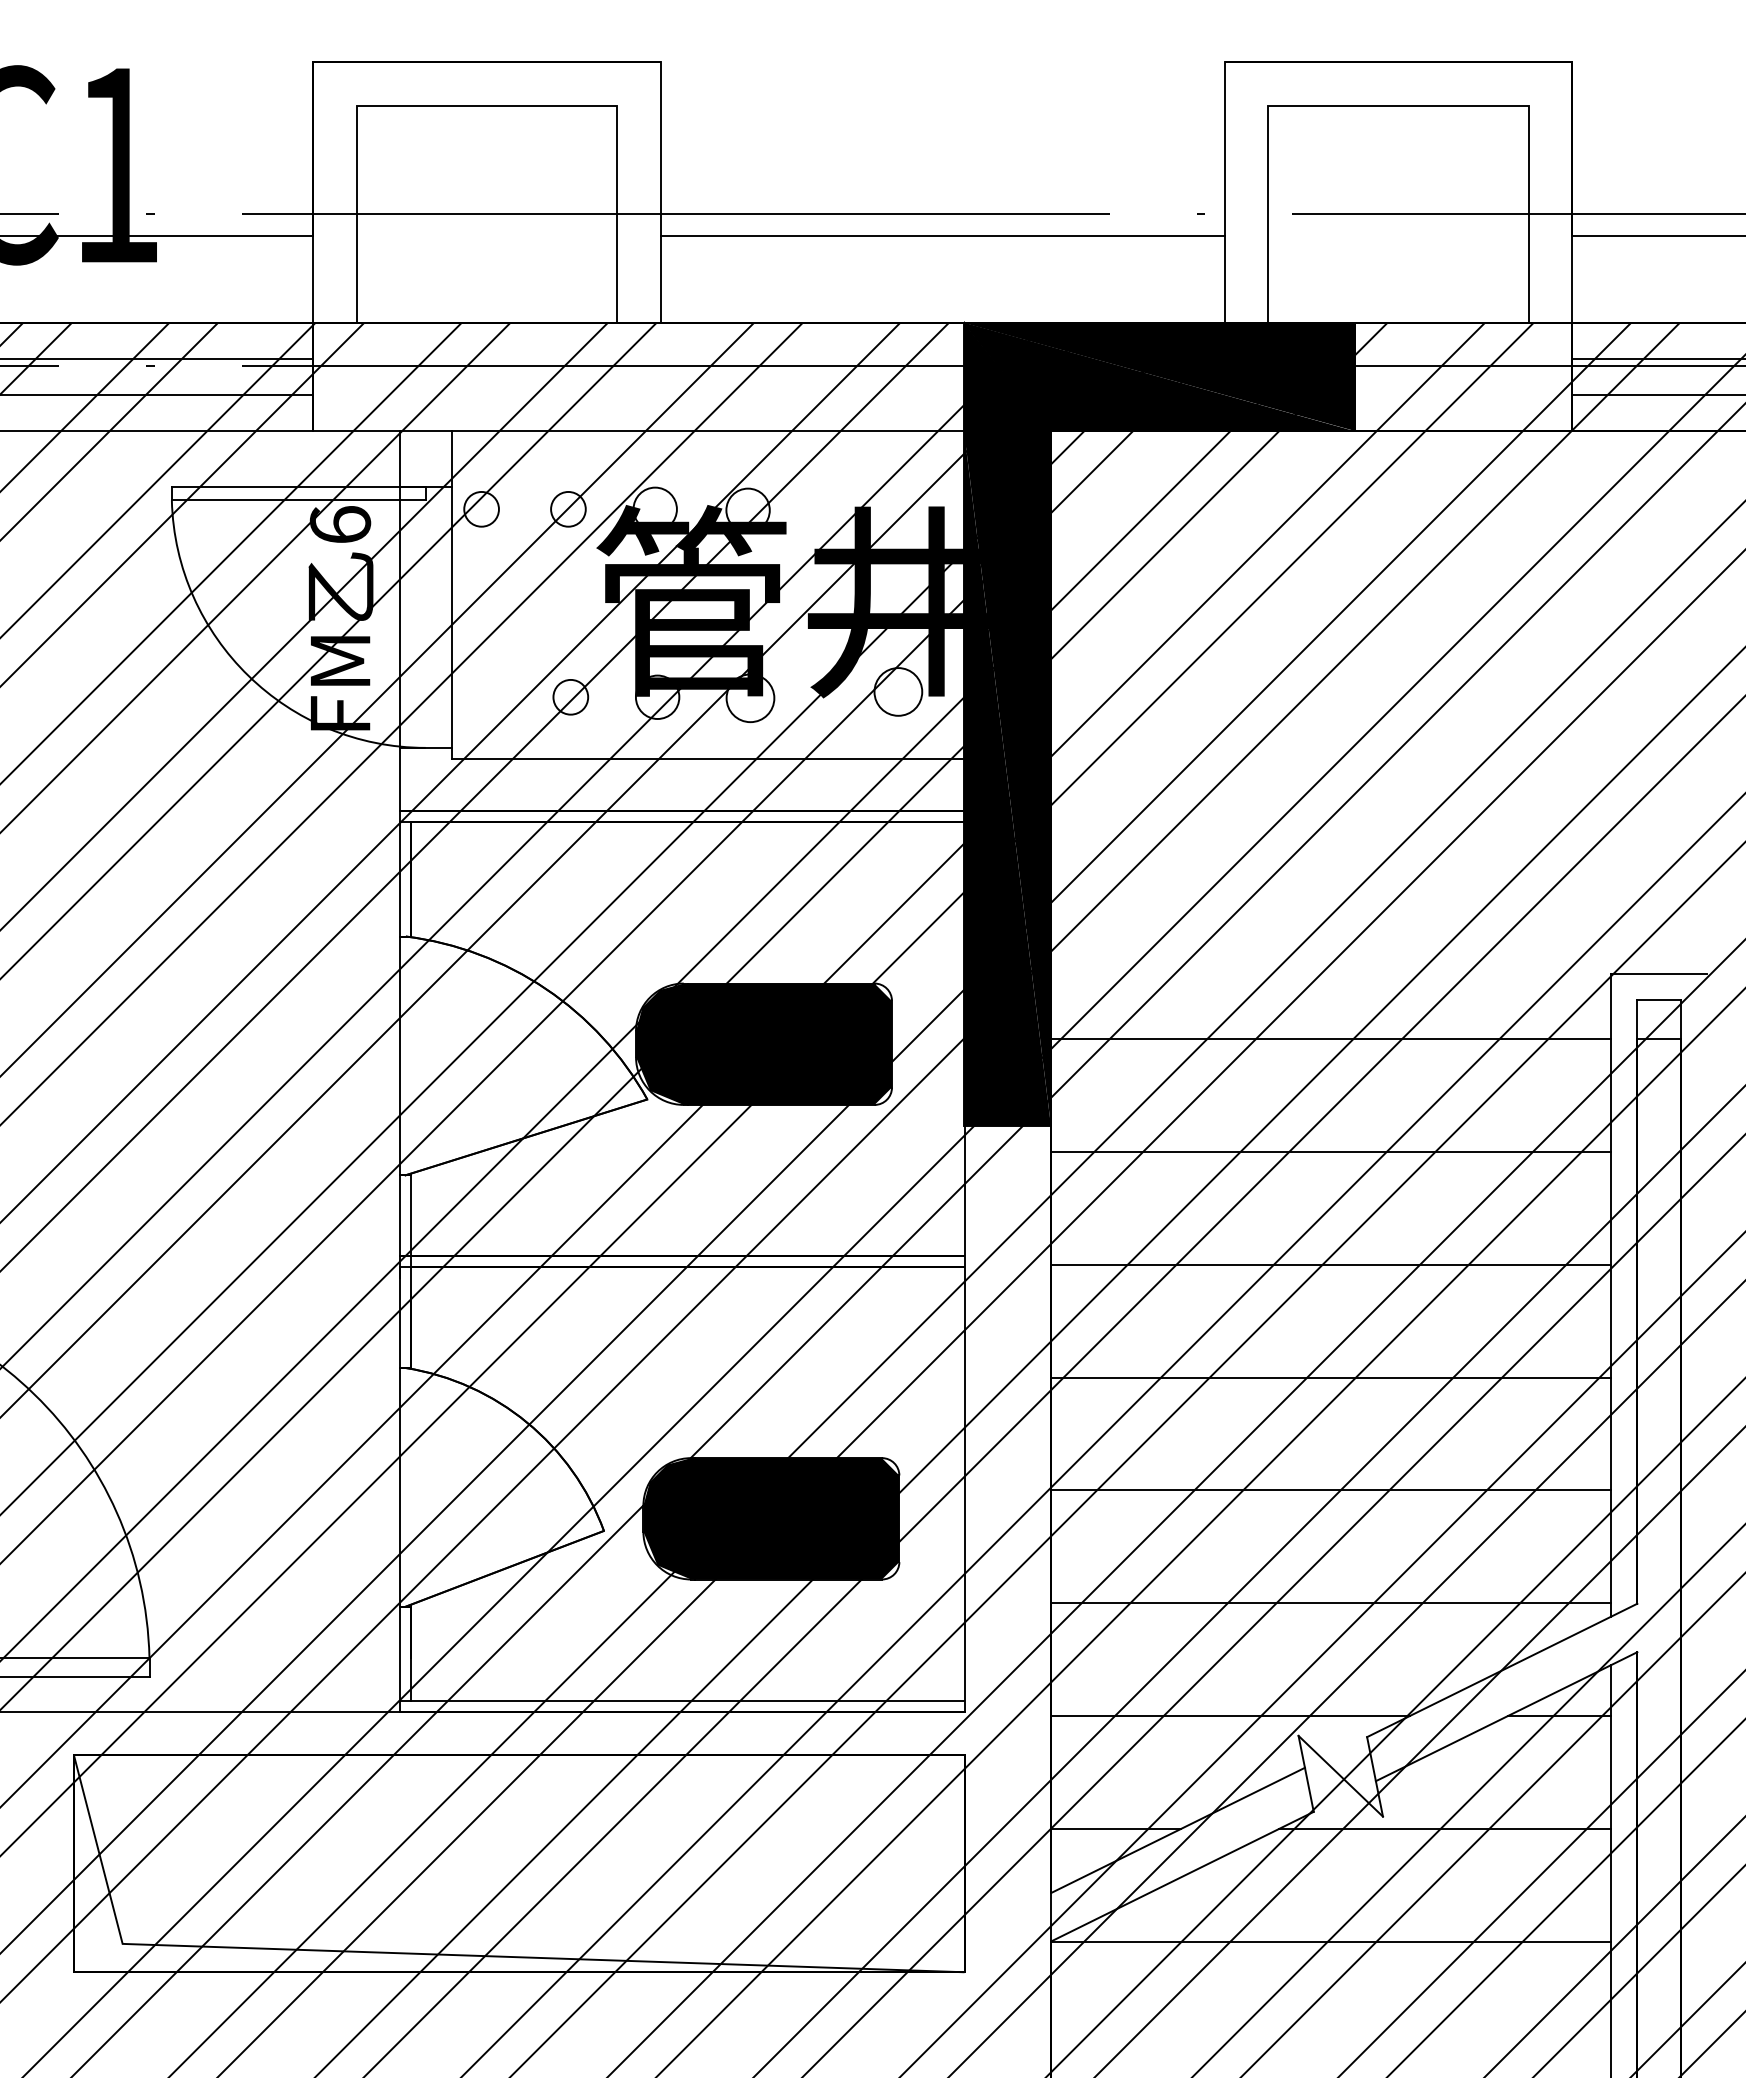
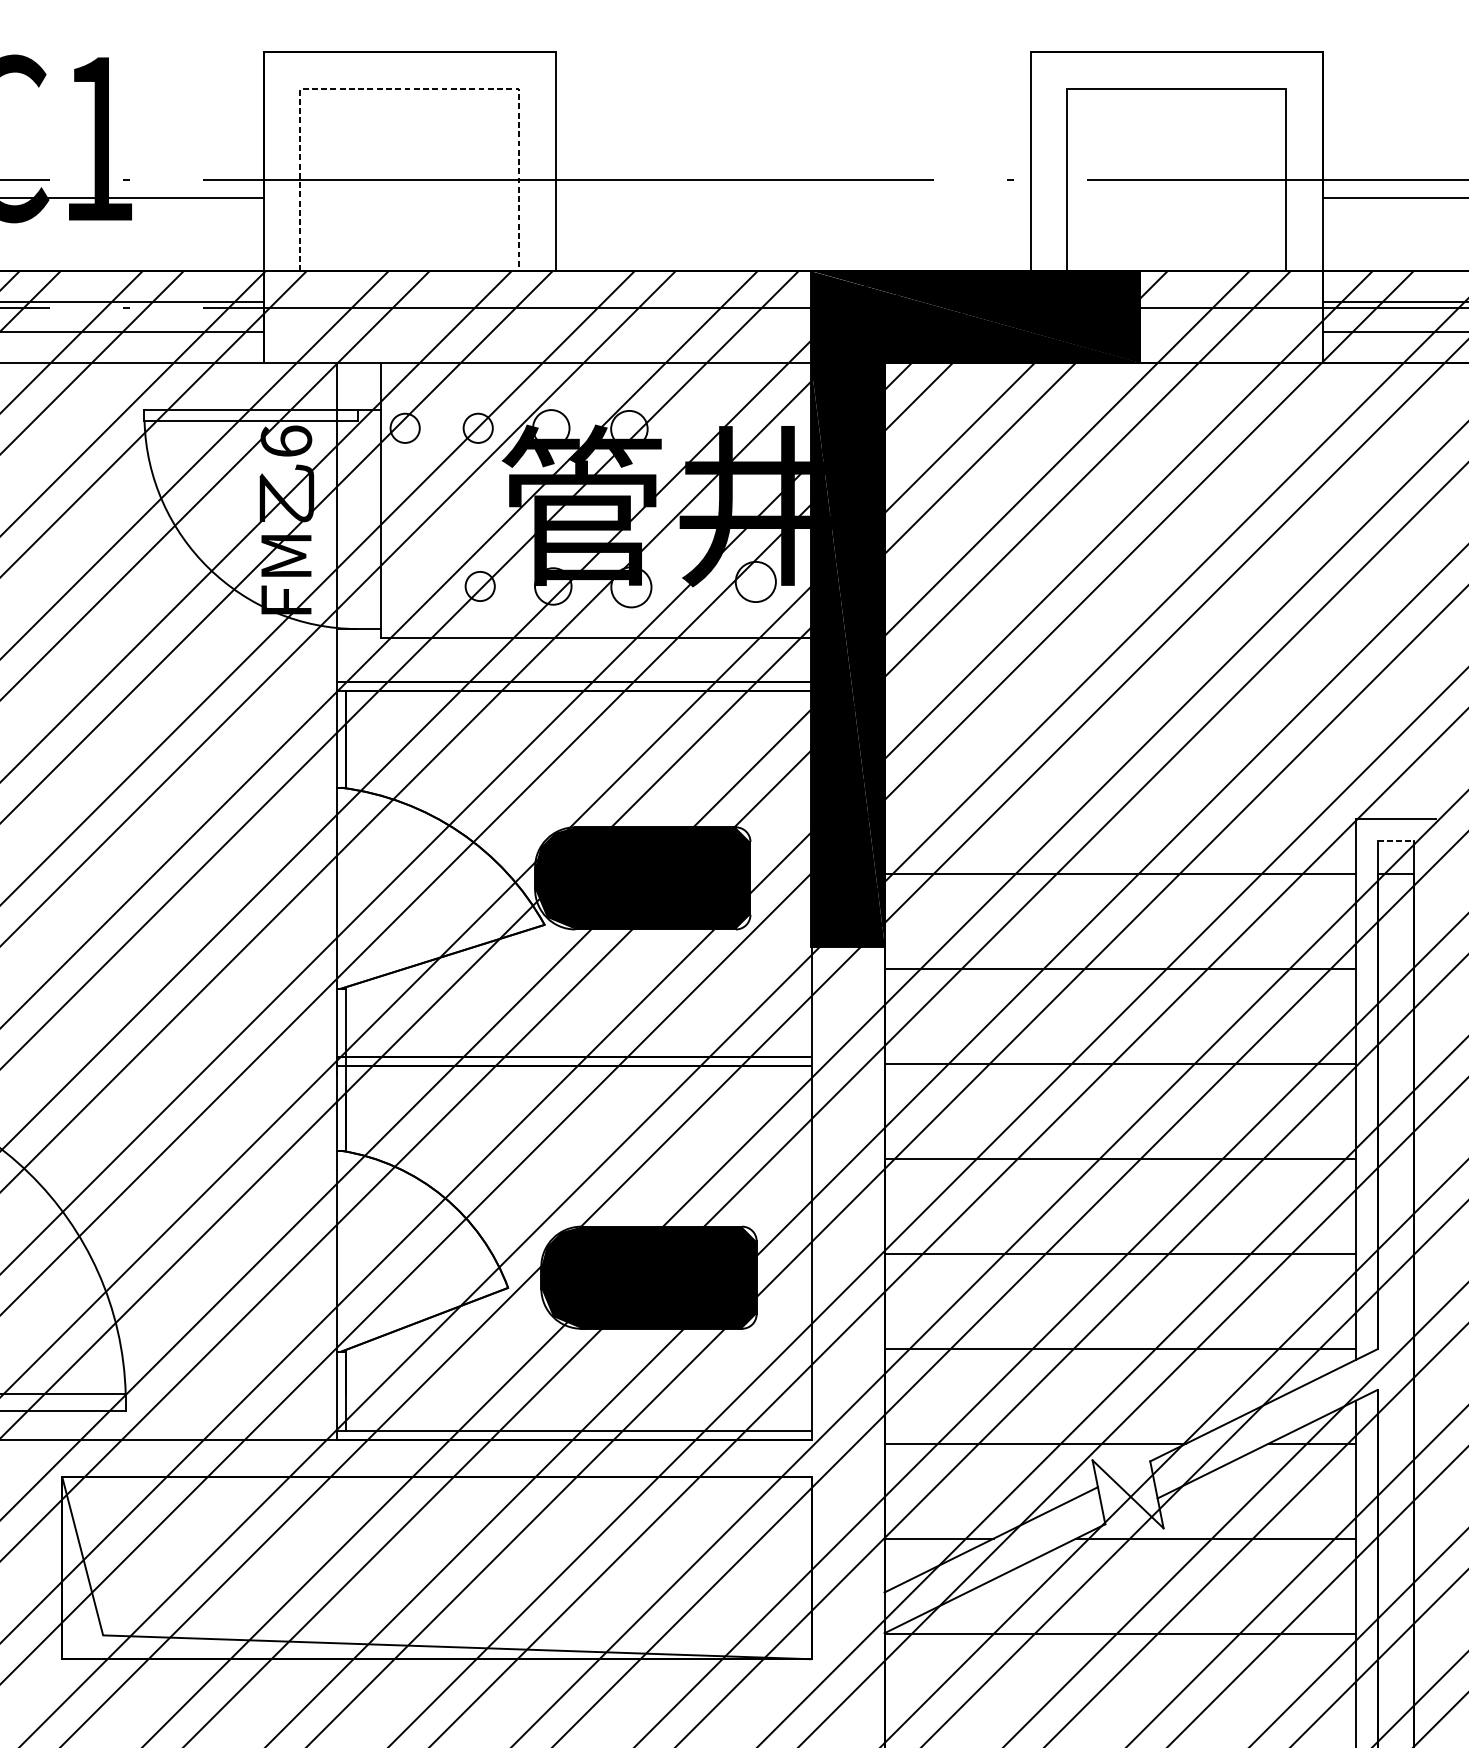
line: (487, 105) -> (410, 88), solid -> dashed
line: (942, 235) -> (792, 197), removed
line: (1659, 999) -> (1396, 840), solid -> dashed

